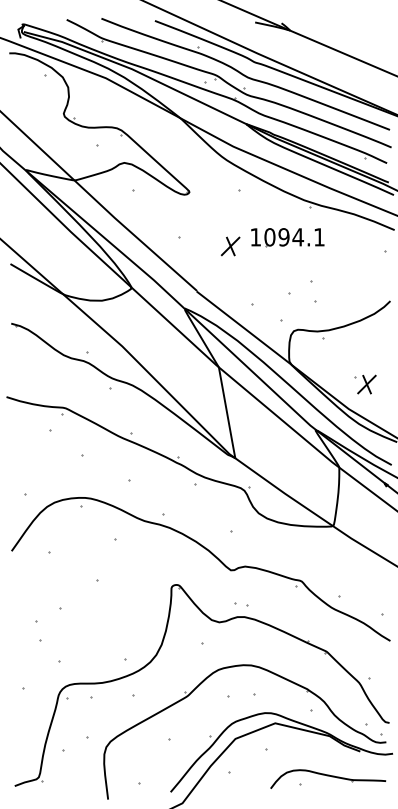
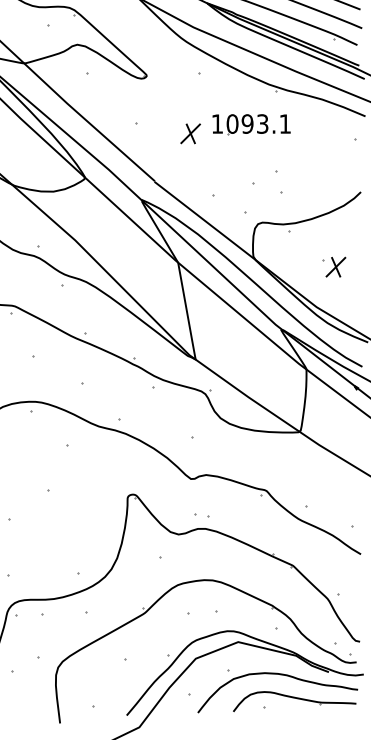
text: (298, 237) -> (263, 124), 1094.1 -> 1093.1
part: (365, 384) -> (334, 267), moved
curve: (313, 754) -> (279, 675), added

